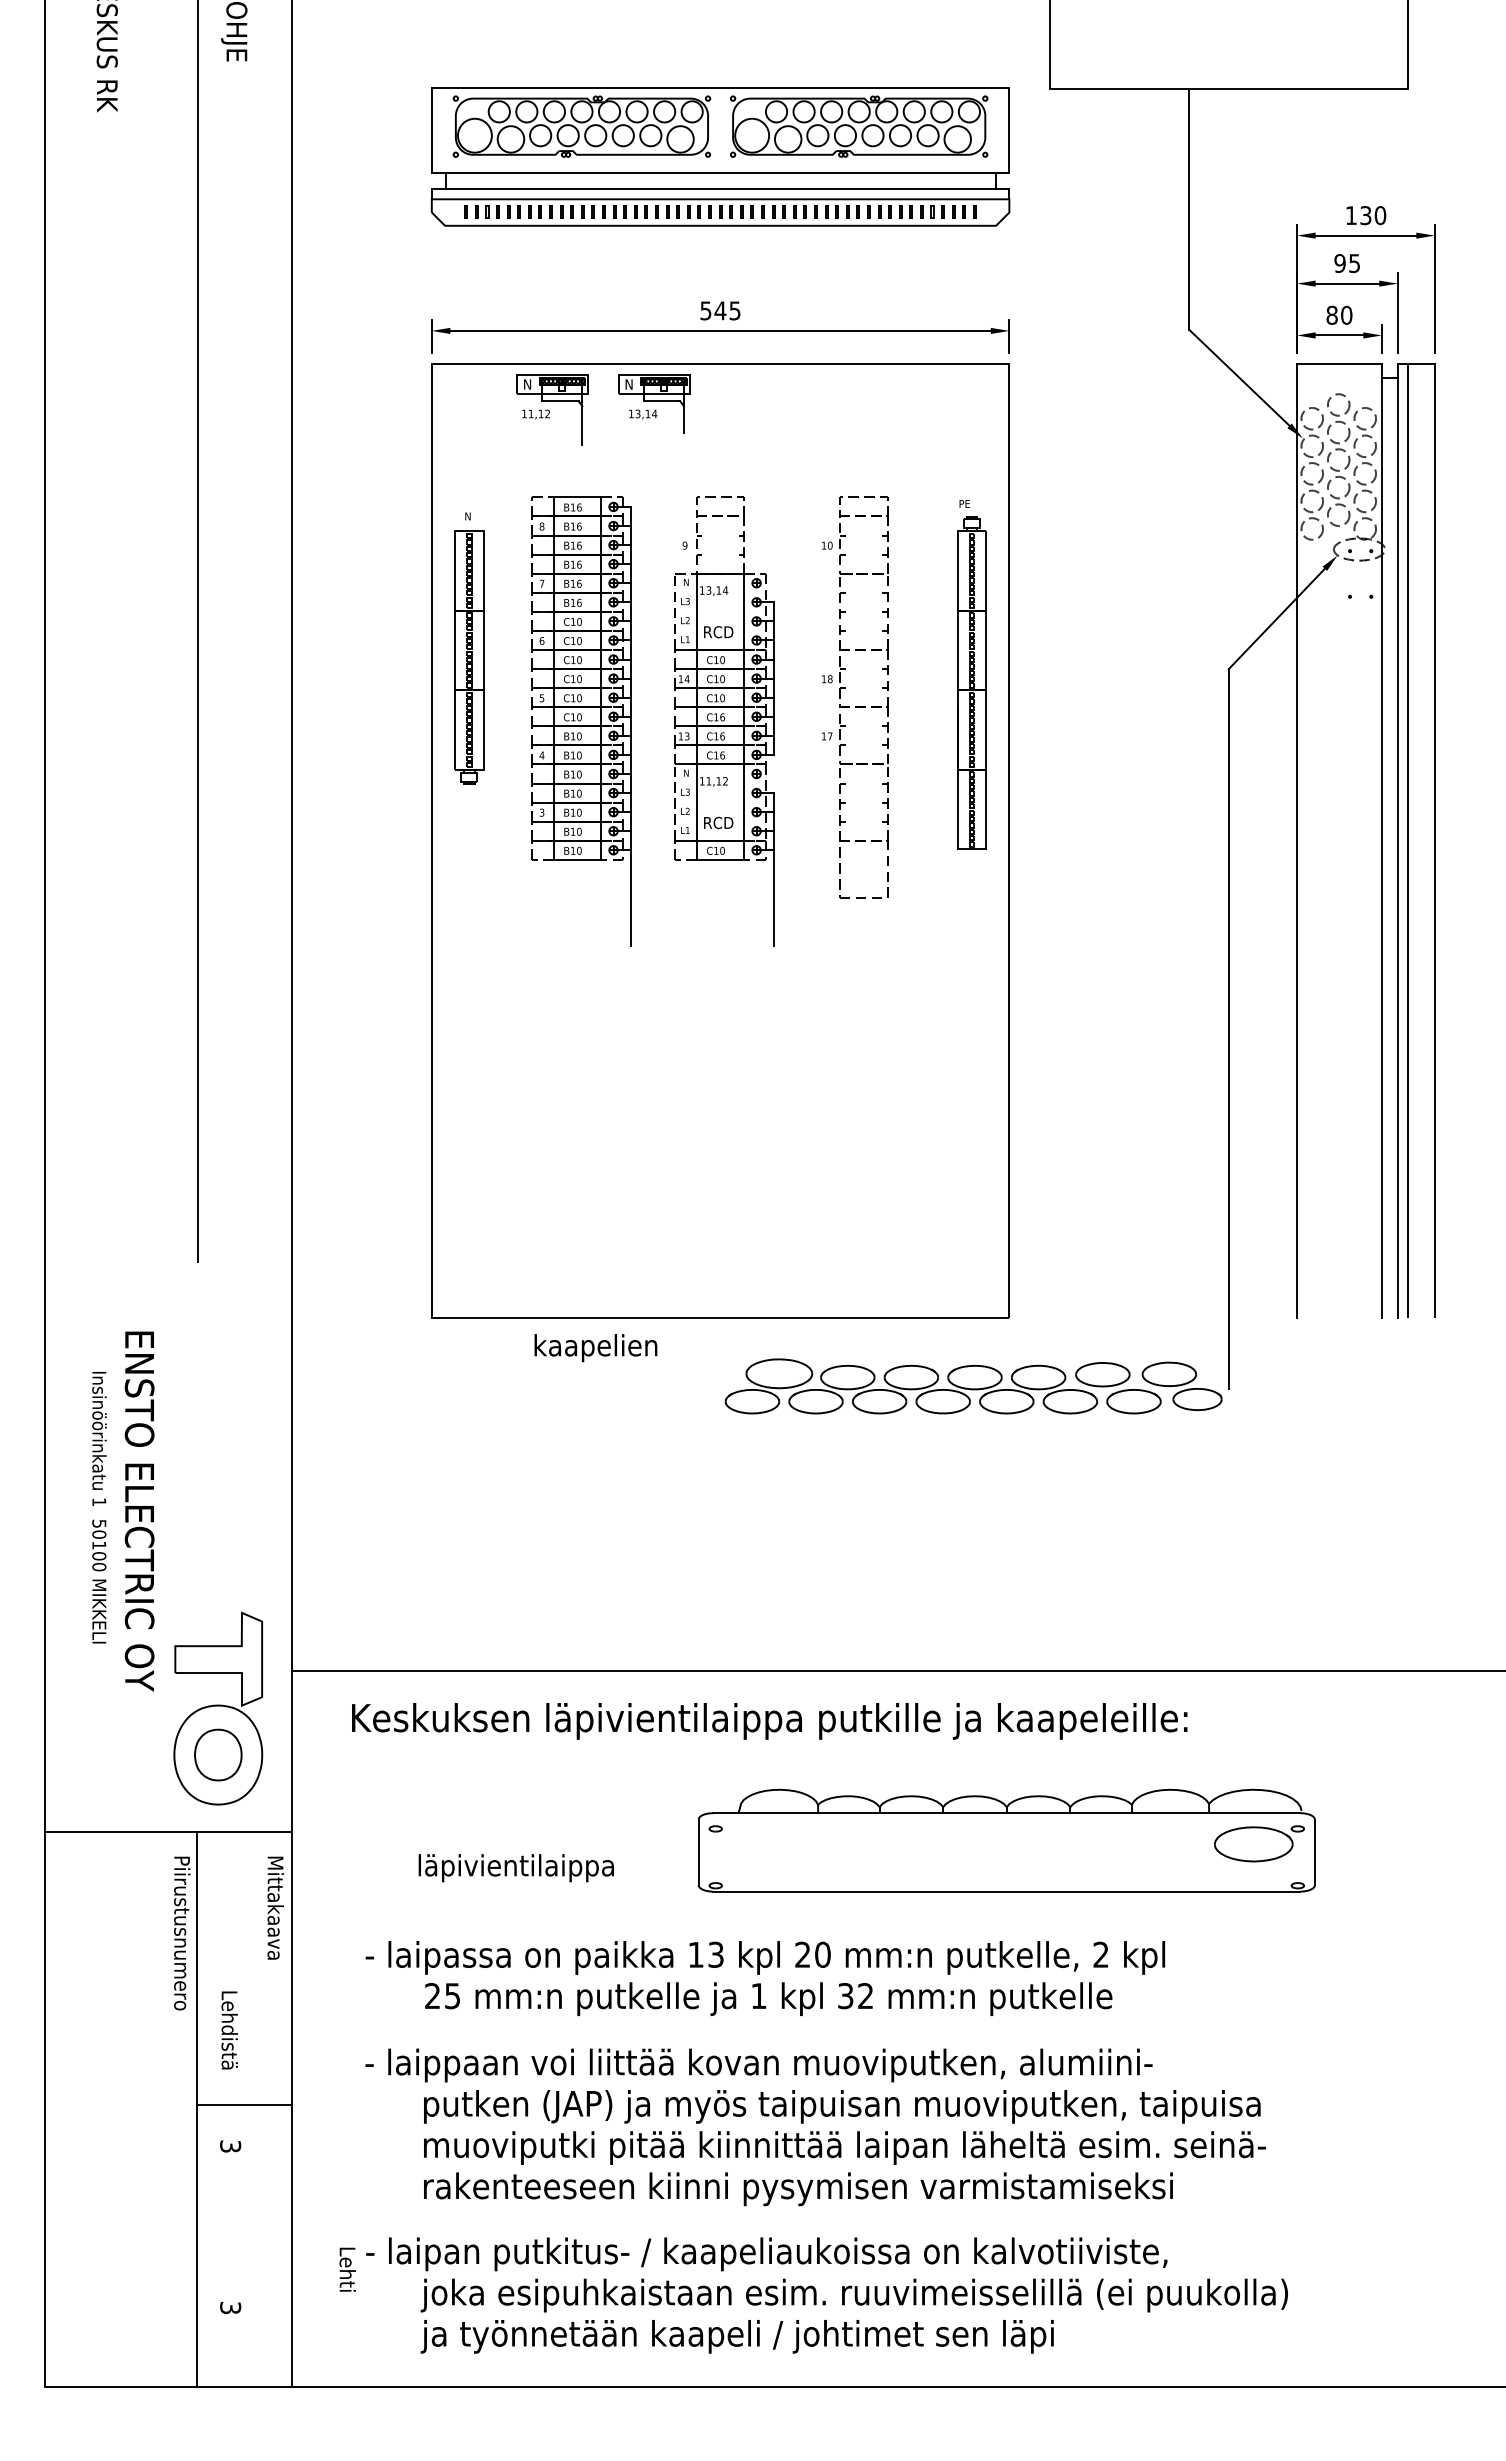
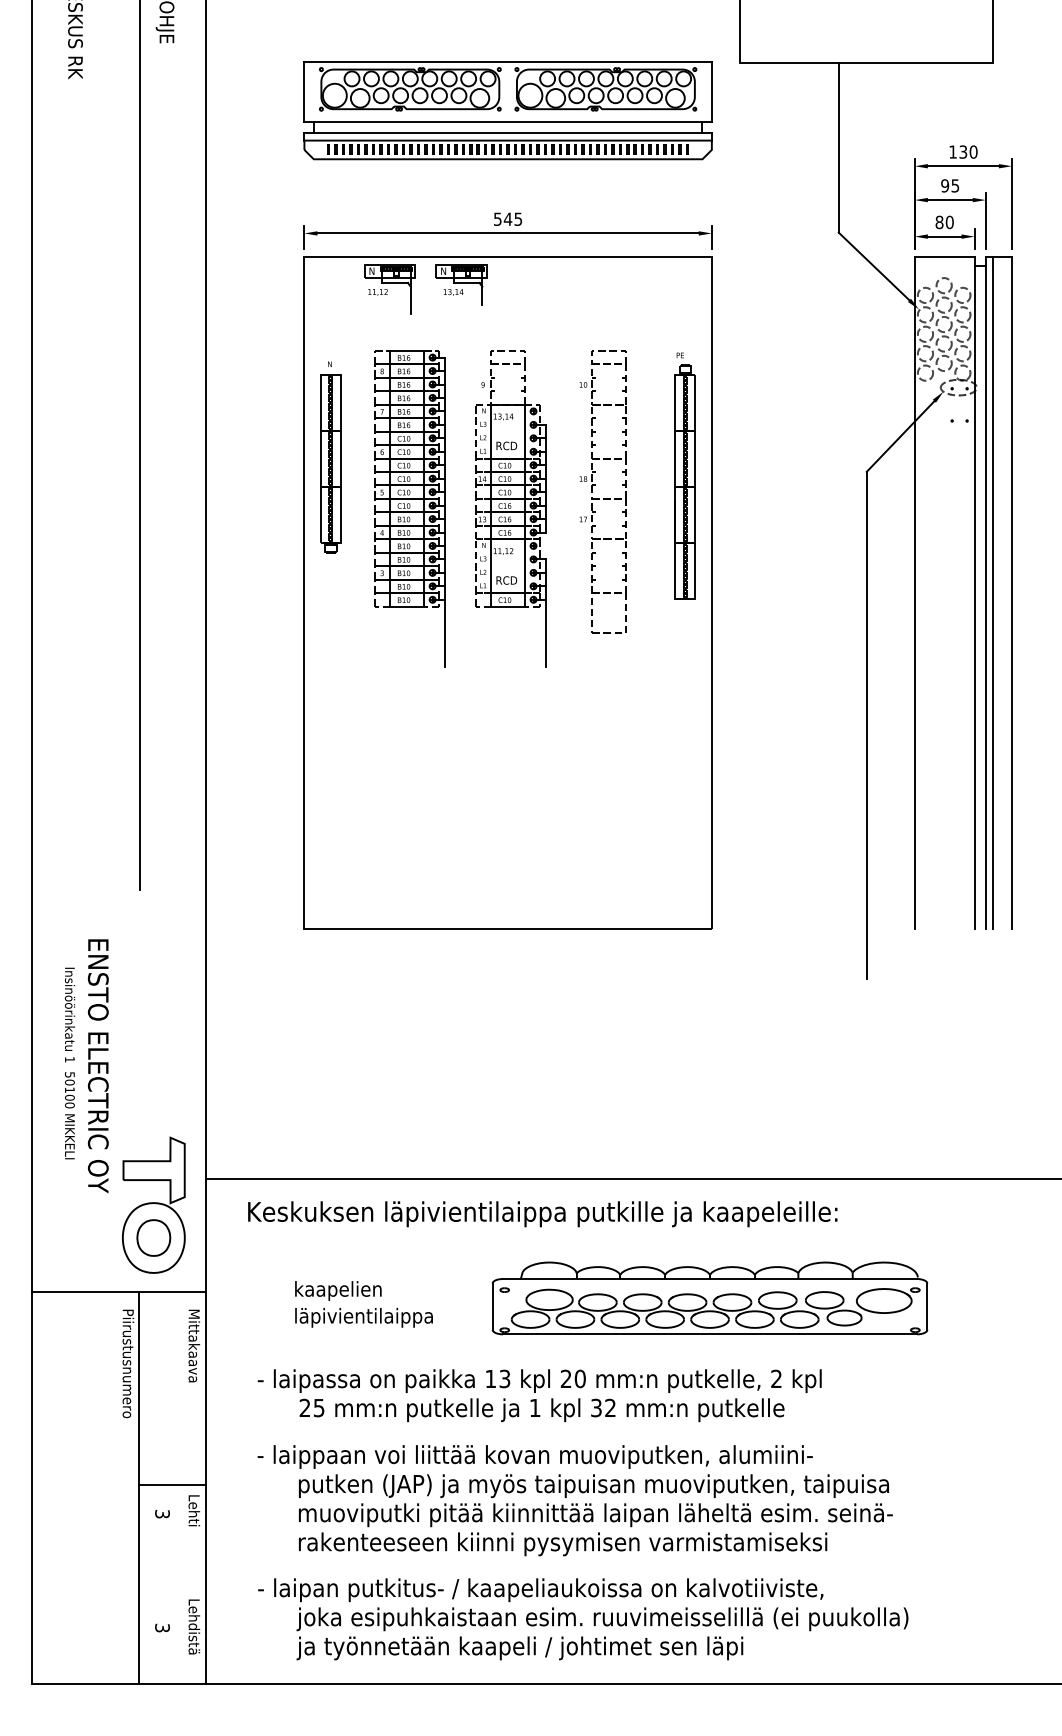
text: (595, 1348) -> (338, 1291), moved
part: (973, 1386) -> (686, 1308), moved
text: (229, 2030) -> (194, 1627), moved
text: (347, 2269) -> (194, 1510), moved

